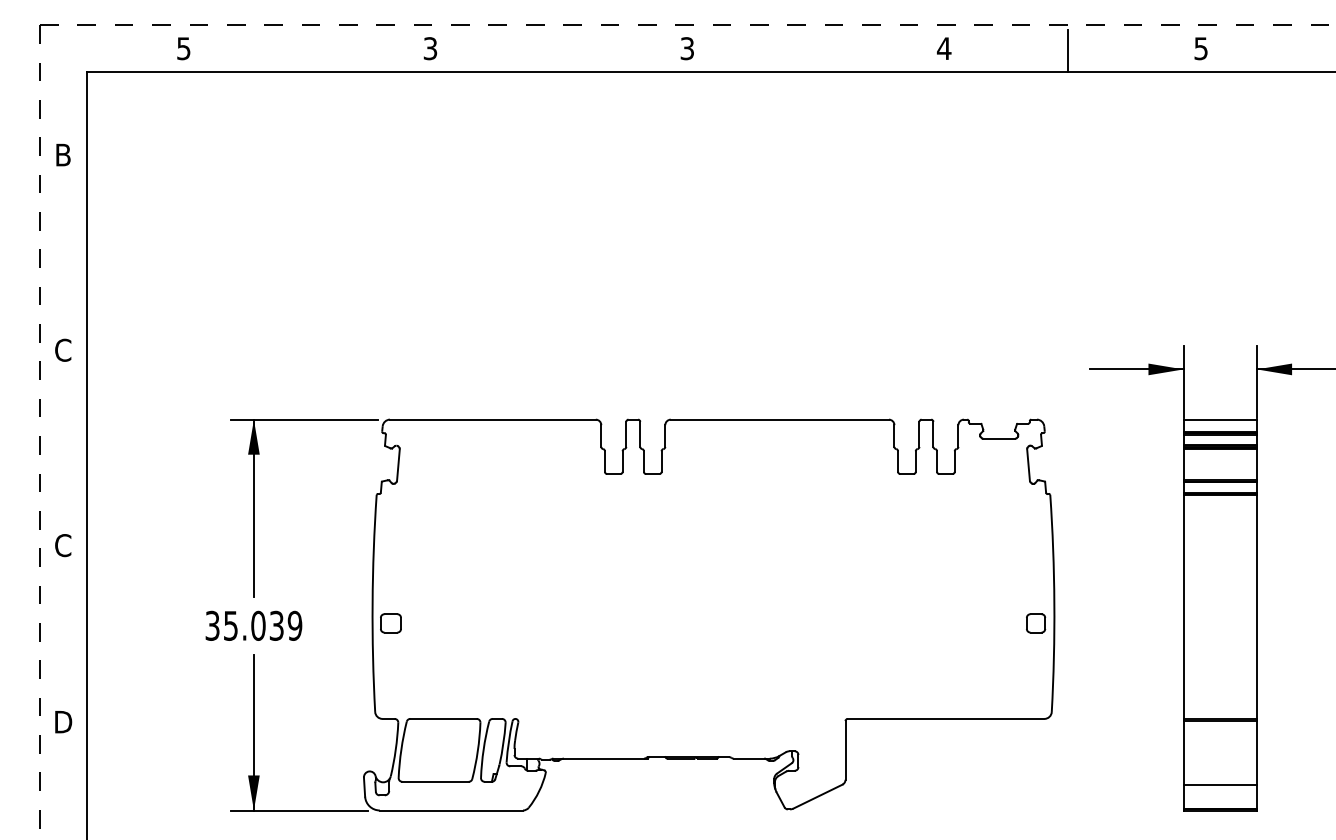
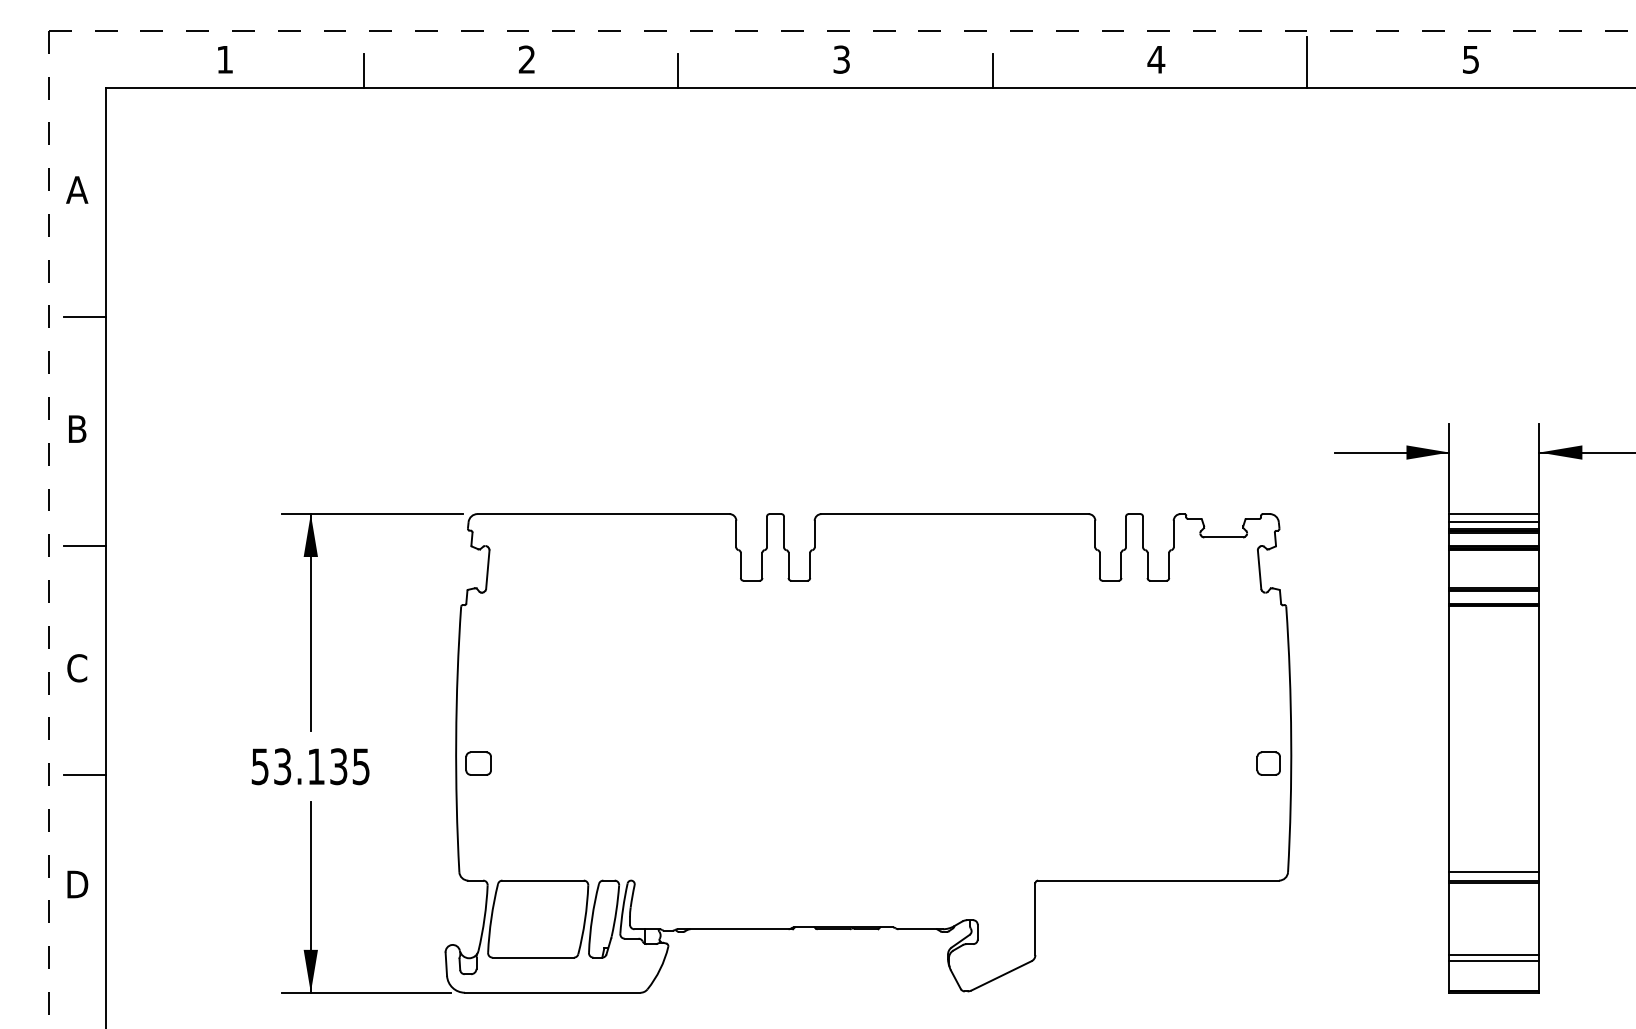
text: (183, 48) -> (224, 59), 5 -> 1
text: (430, 48) -> (527, 59), 3 -> 2
line: (296, 57) -> (362, 70), added
line: (553, 57) -> (677, 70), added
line: (810, 57) -> (992, 70), added
text: (63, 154) -> (77, 189), B -> A
line: (69, 258) -> (84, 316), added
text: (63, 349) -> (77, 428), C -> B
line: (1220, 426) -> (1494, 522), added
line: (69, 445) -> (84, 545), added
text: (254, 625) -> (311, 766), 35.039 -> 53.135
line: (69, 632) -> (84, 774), added
line: (1220, 711) -> (1494, 871), added
line: (1220, 779) -> (1494, 954), added

